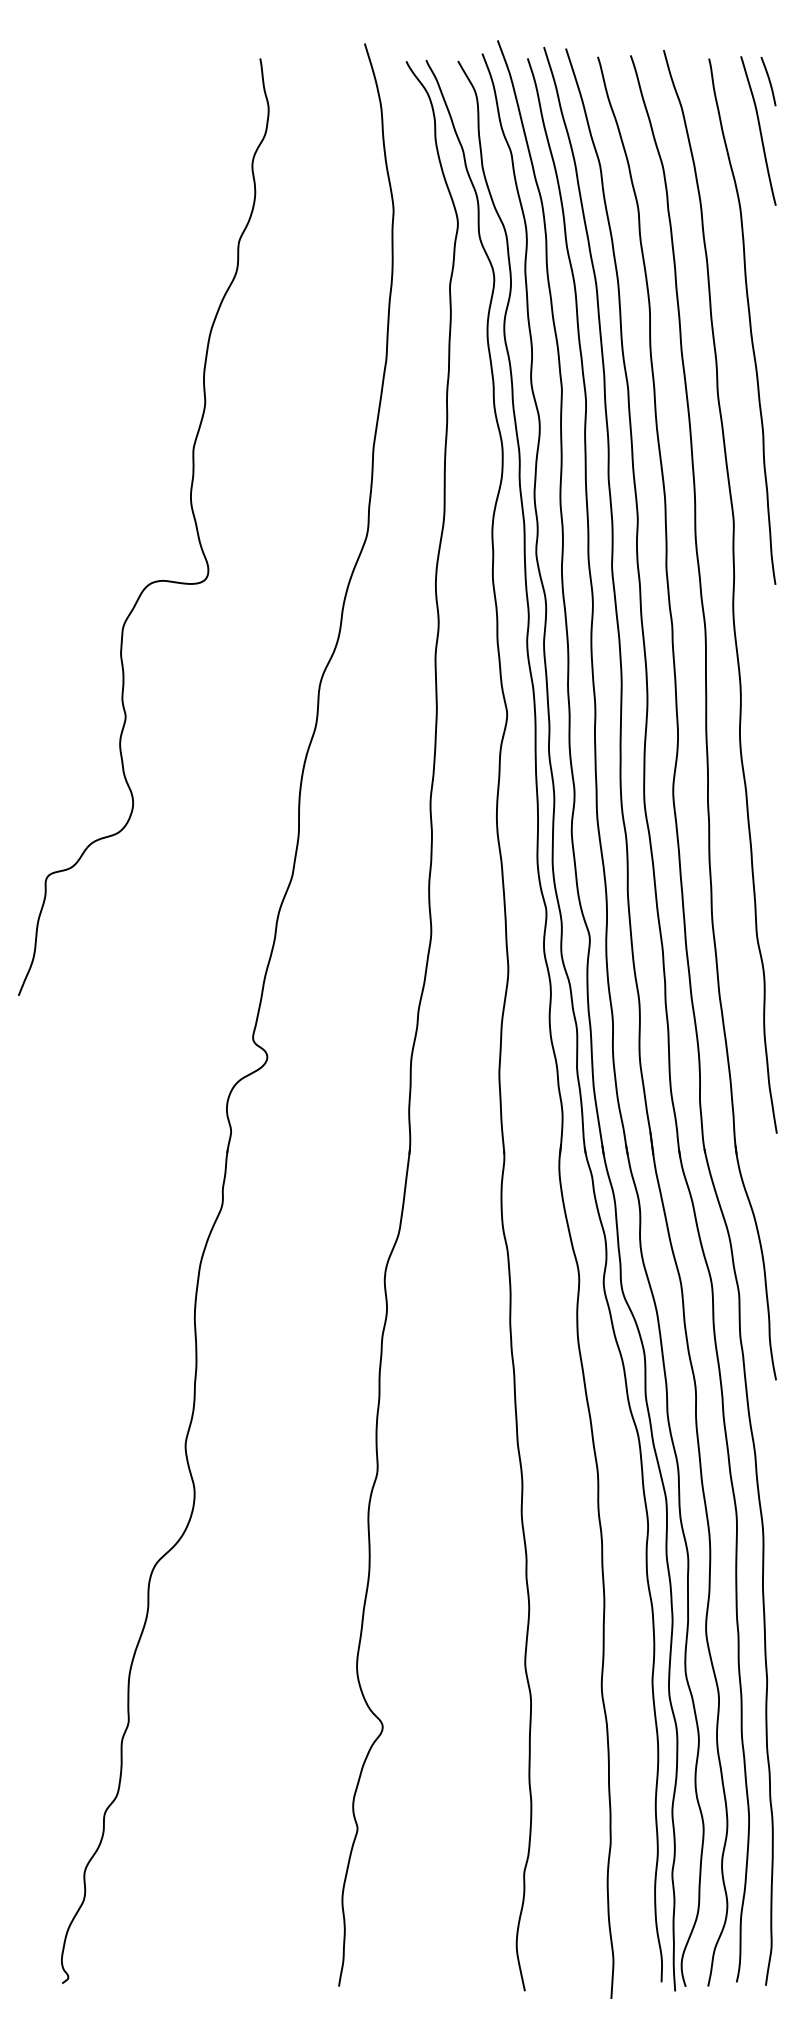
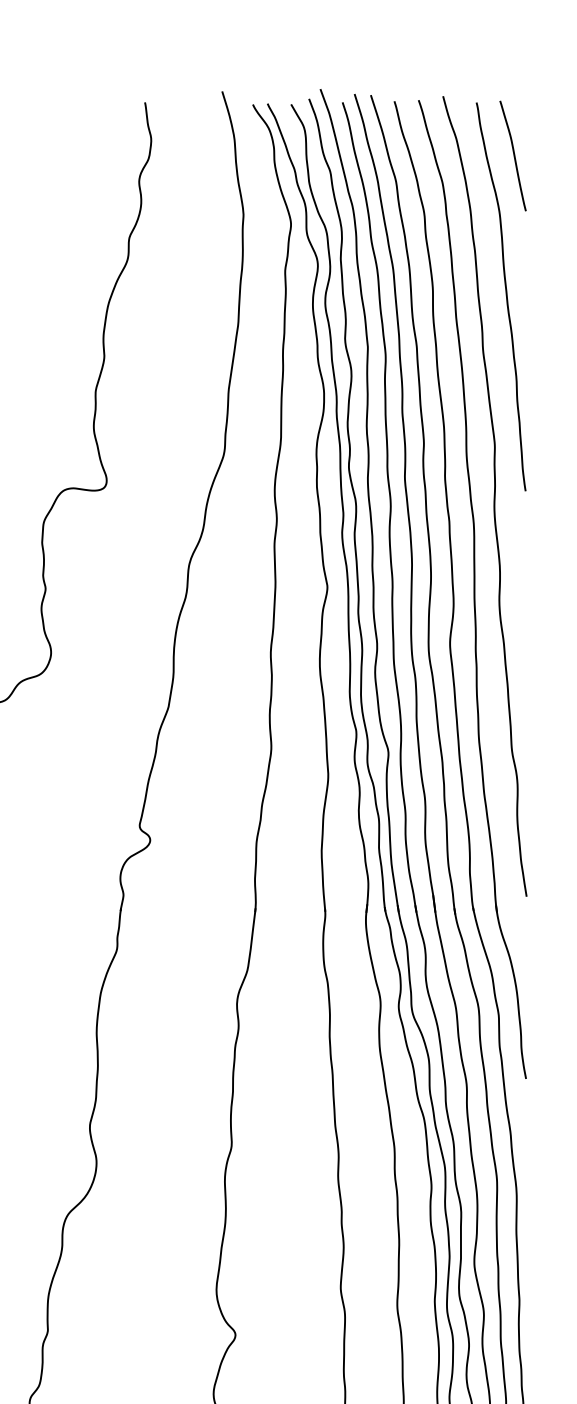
curve: (768, 80) -> (520, 118), removed

